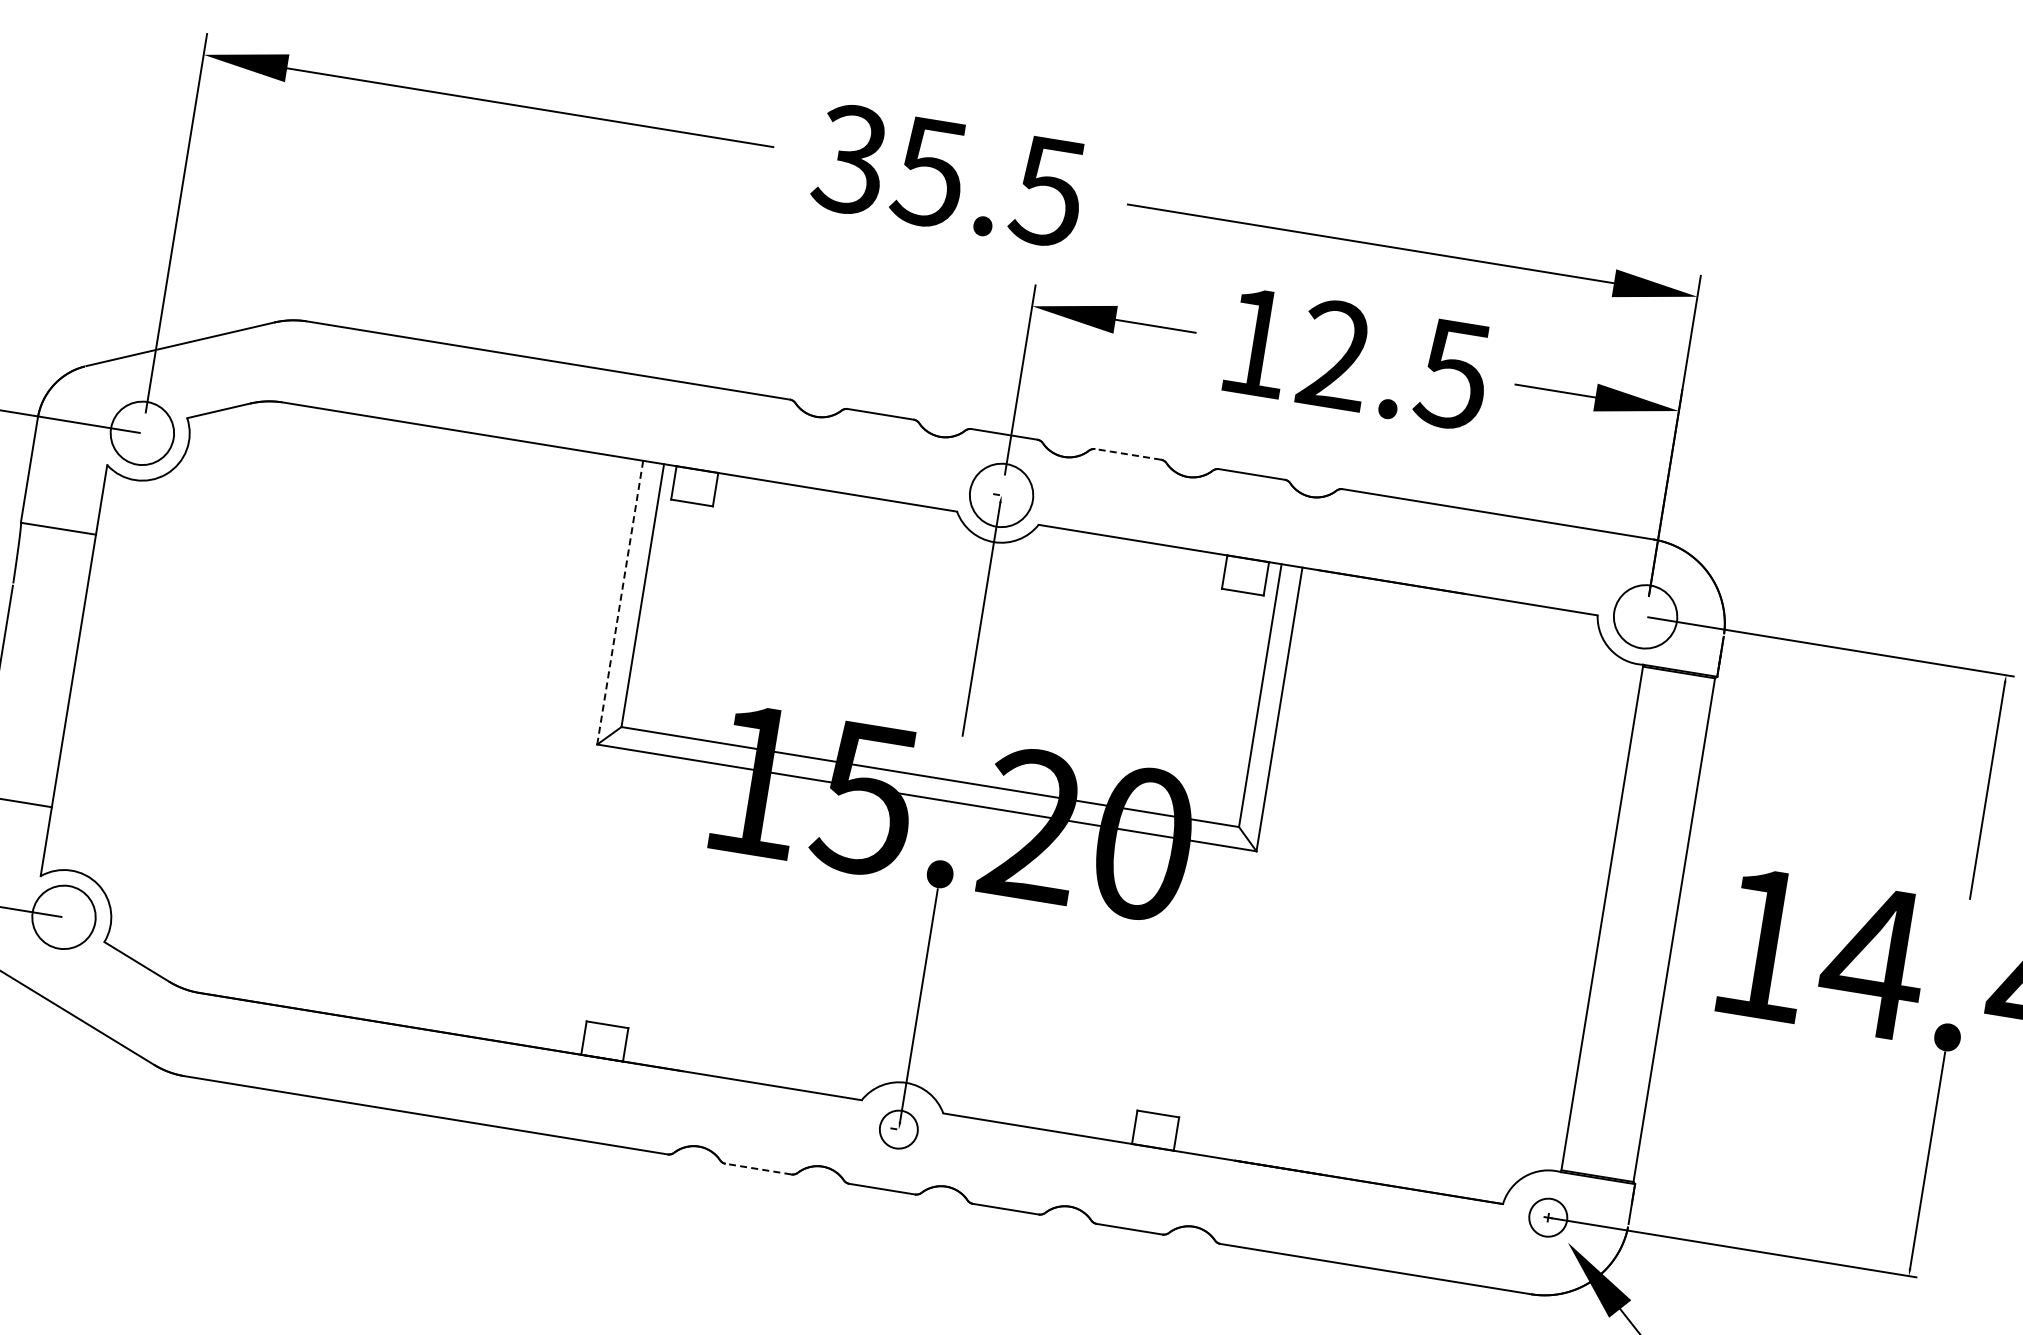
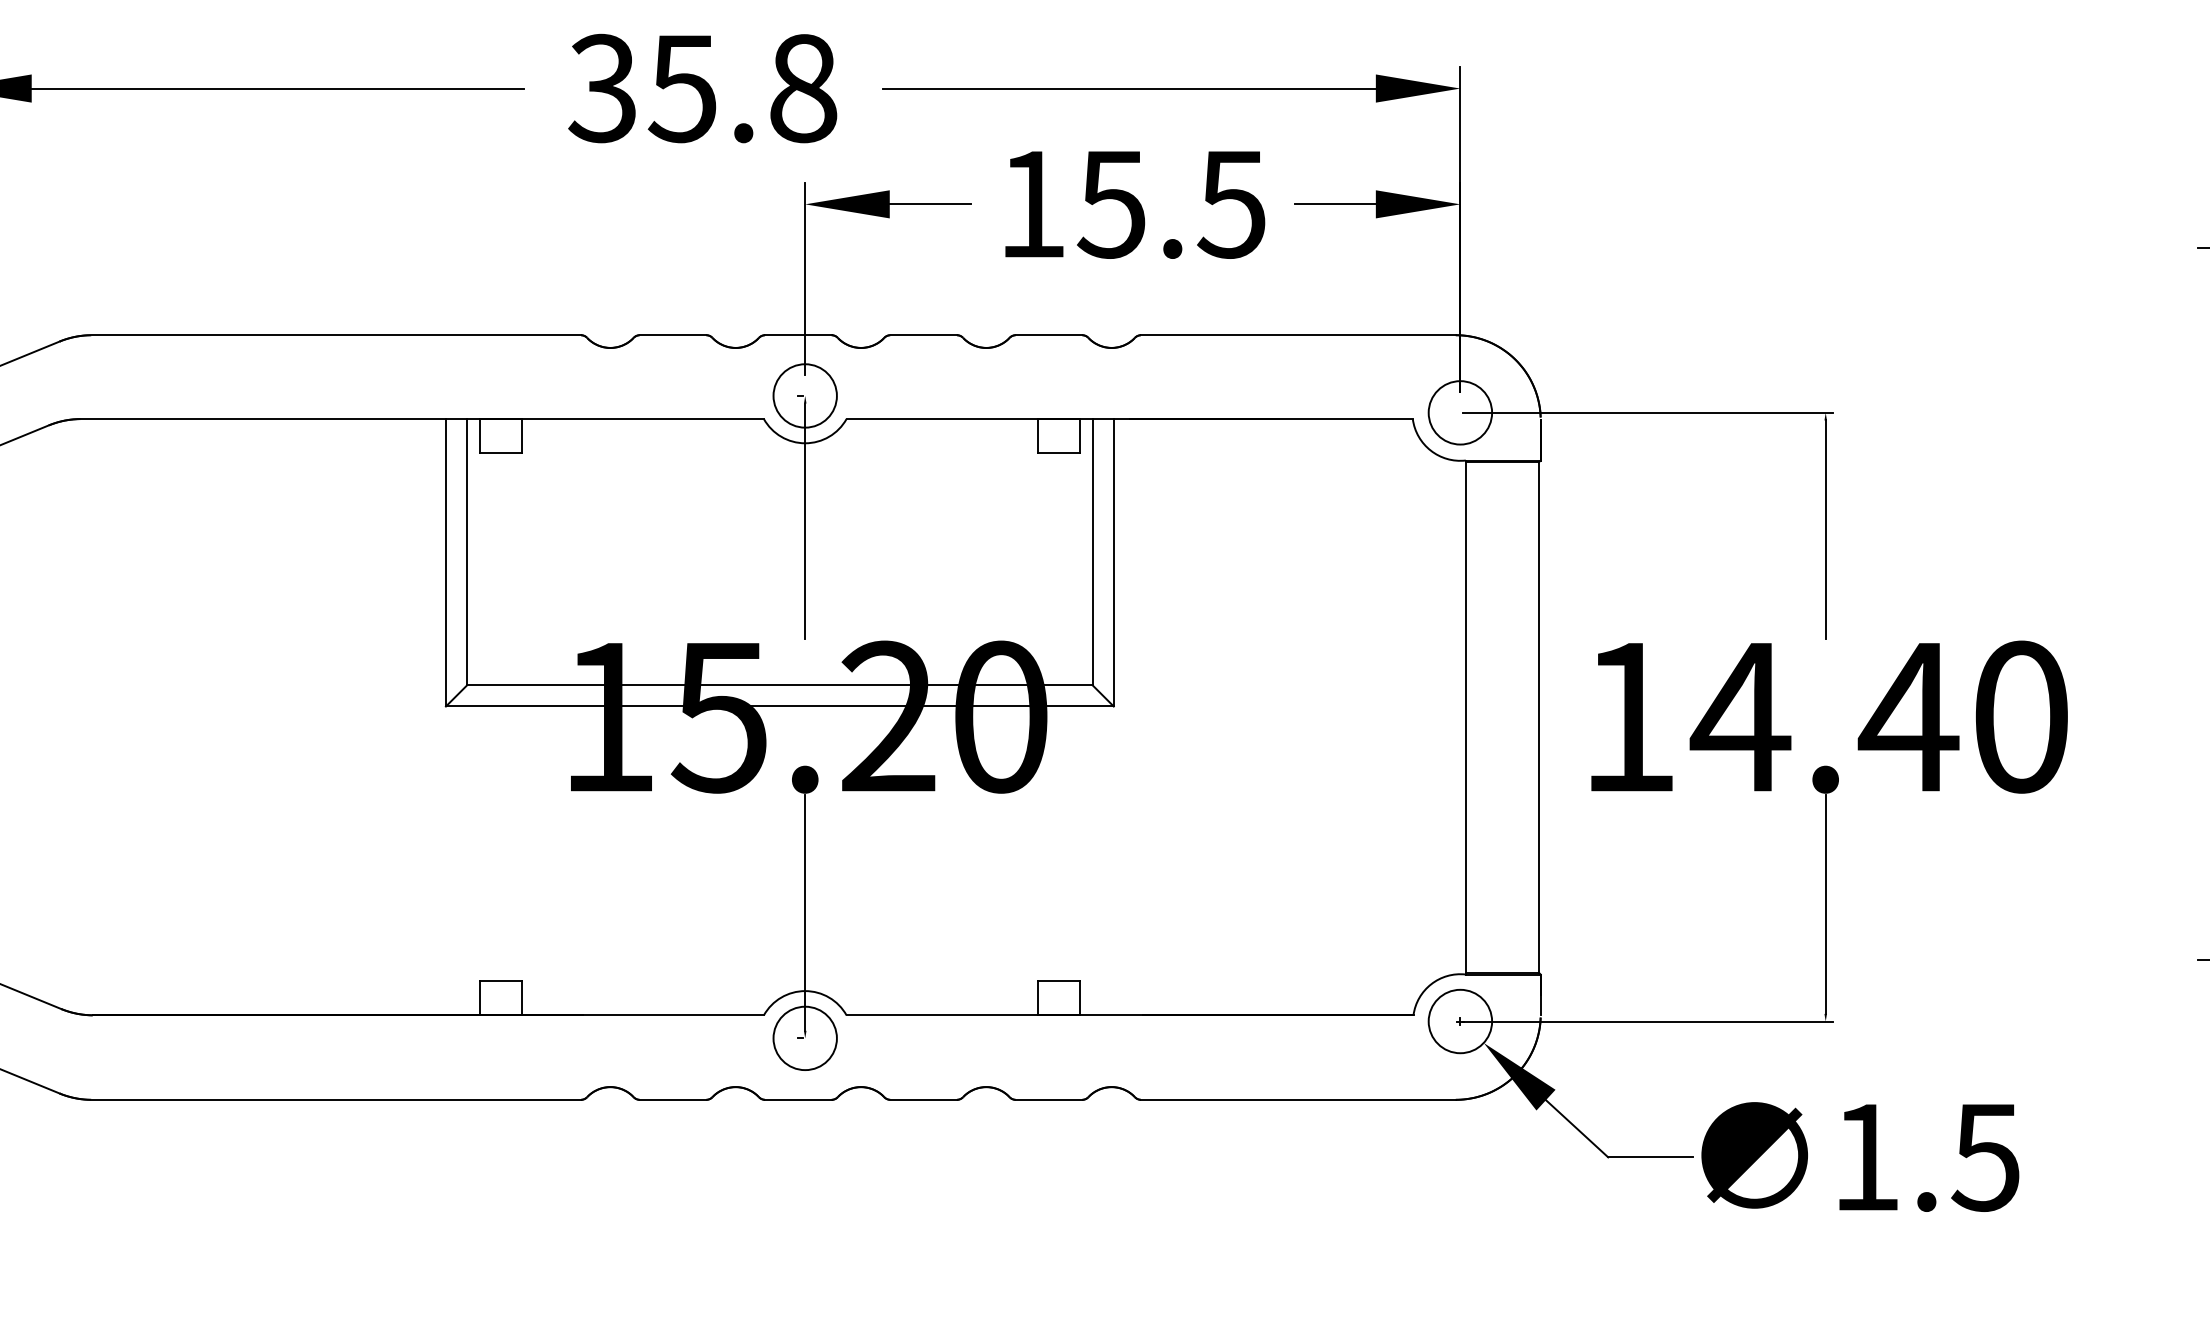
text: (1048, 191) -> (802, 88), 35.5 -> 35.8
text: (1334, 354) -> (1111, 203), 12.5 -> 15.5
line: (1127, 454) -> (923, 335), dashed -> solid
line: (619, 602) -> (445, 562), dashed -> solid
circle: (898, 1129) -> (804, 1038), size x1.67
line: (758, 1168) -> (672, 1099), dashed -> solid
circle: (1548, 1217) -> (1460, 1021), size x1.67

